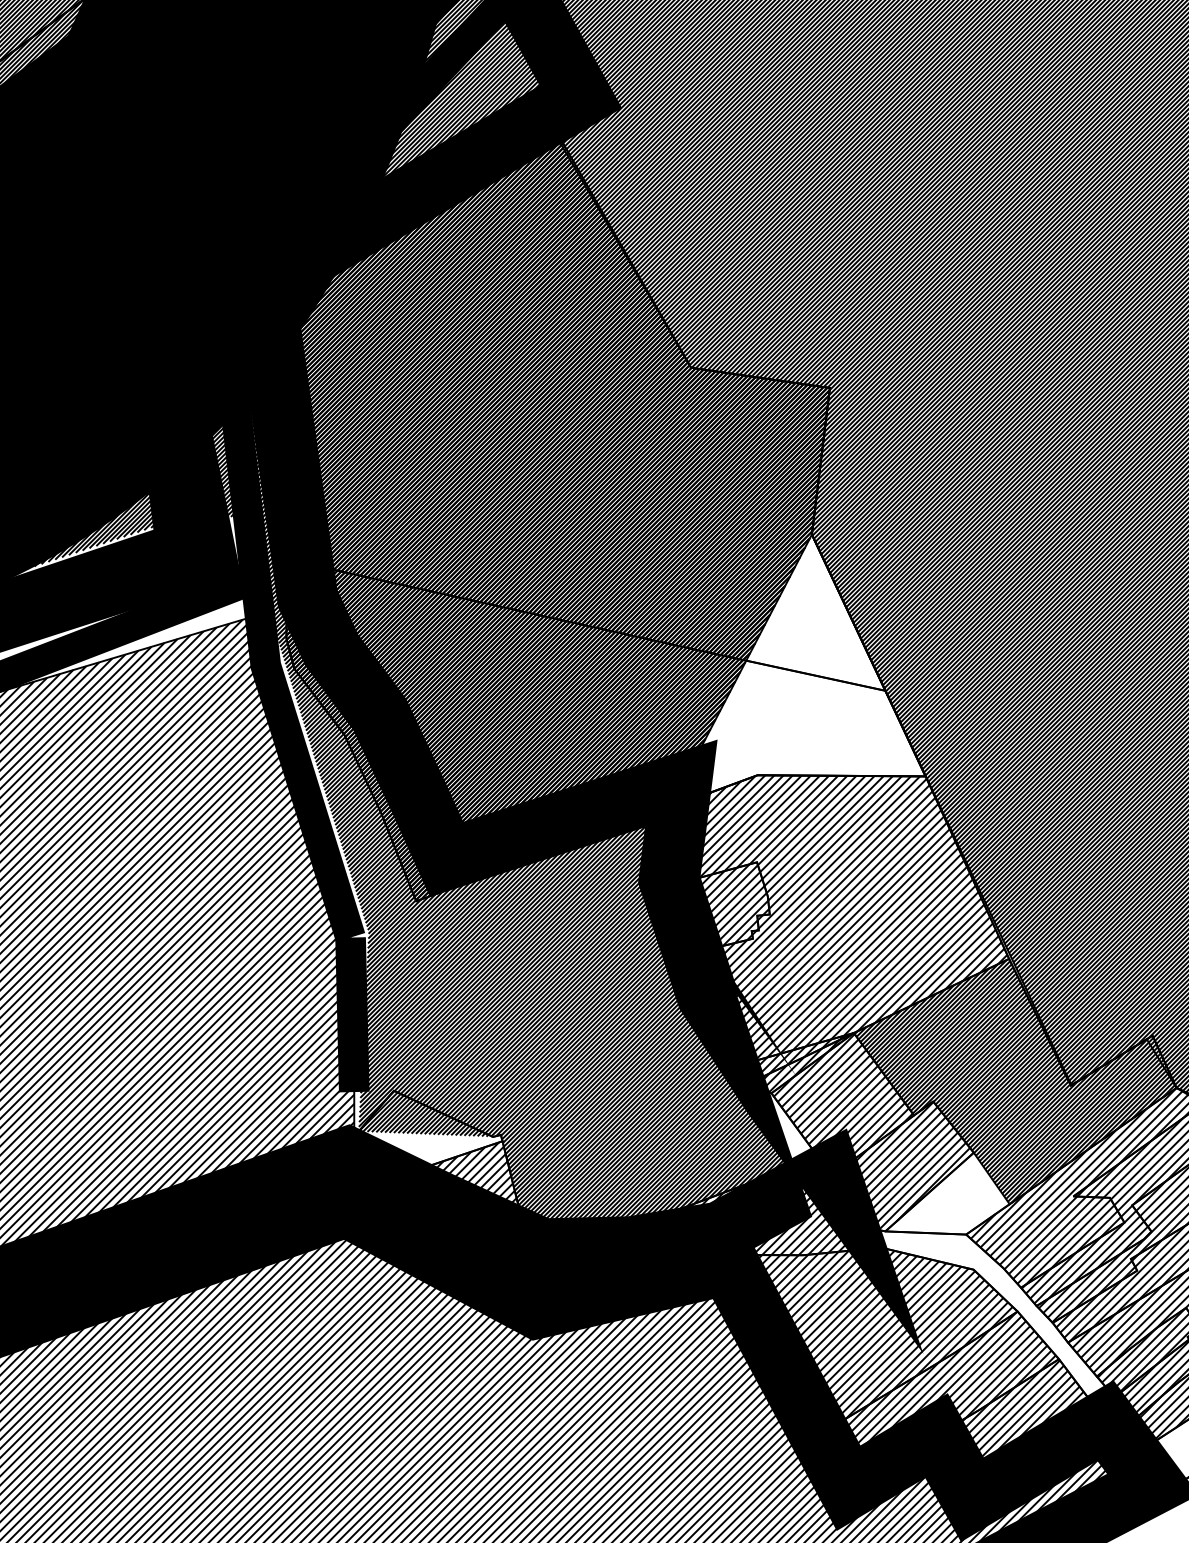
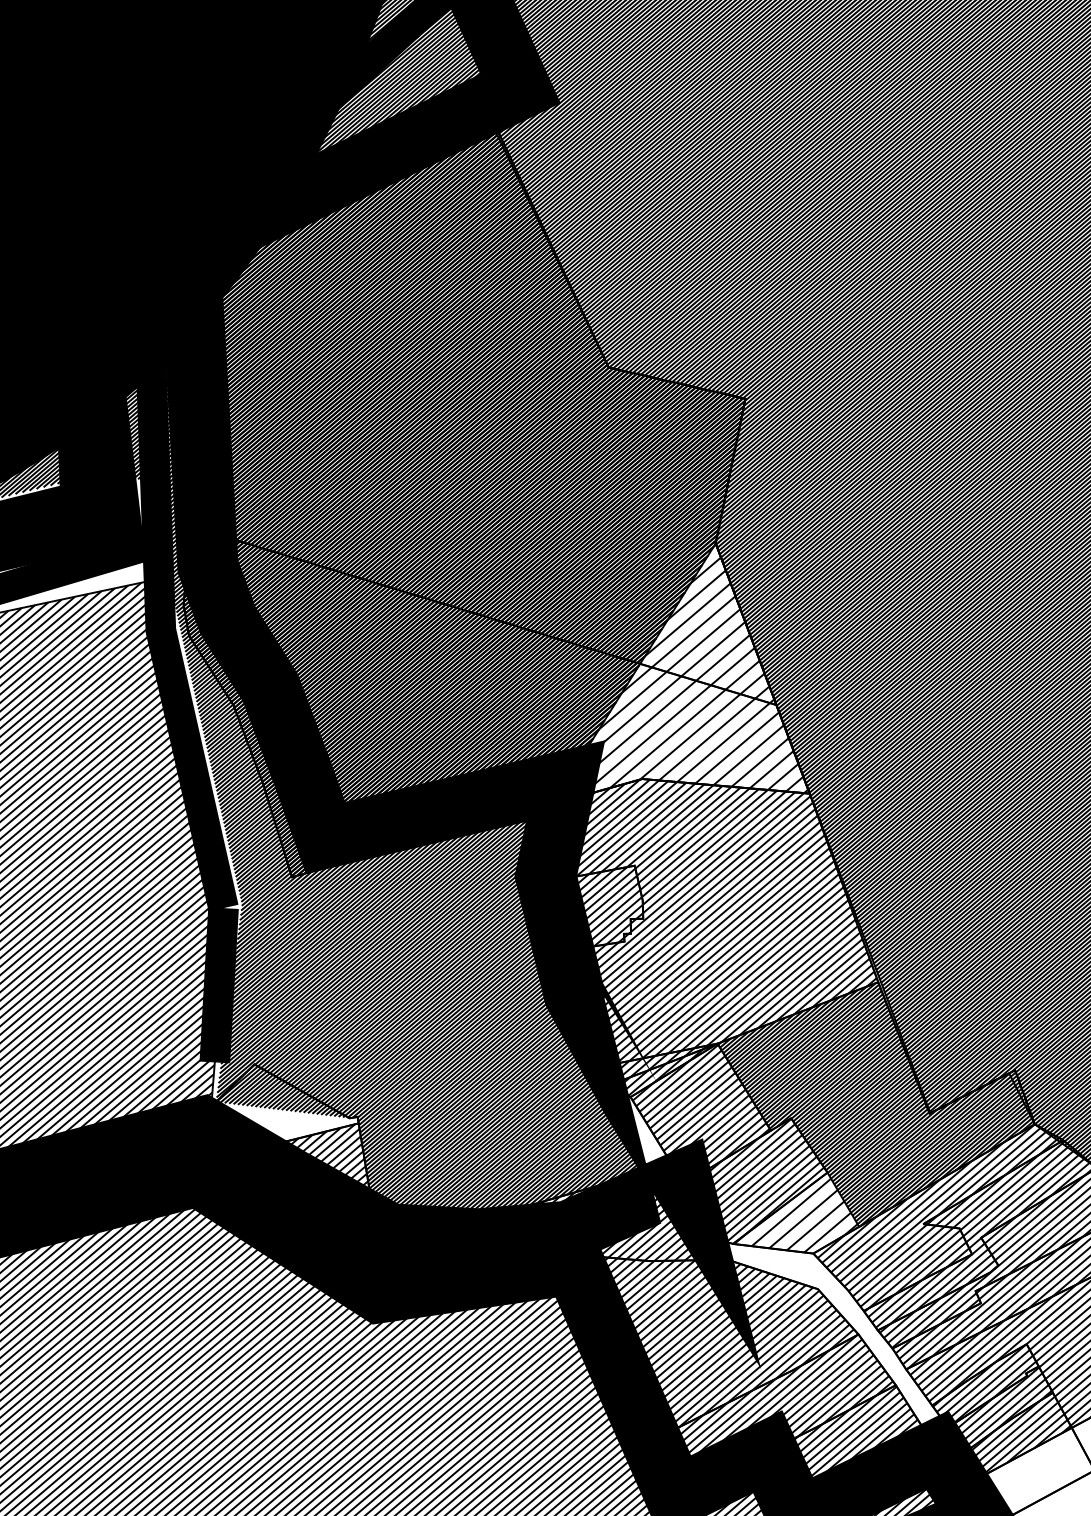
hatch: (796, 670) -> (689, 677), added
hatch: (946, 1196) -> (796, 1214), added

